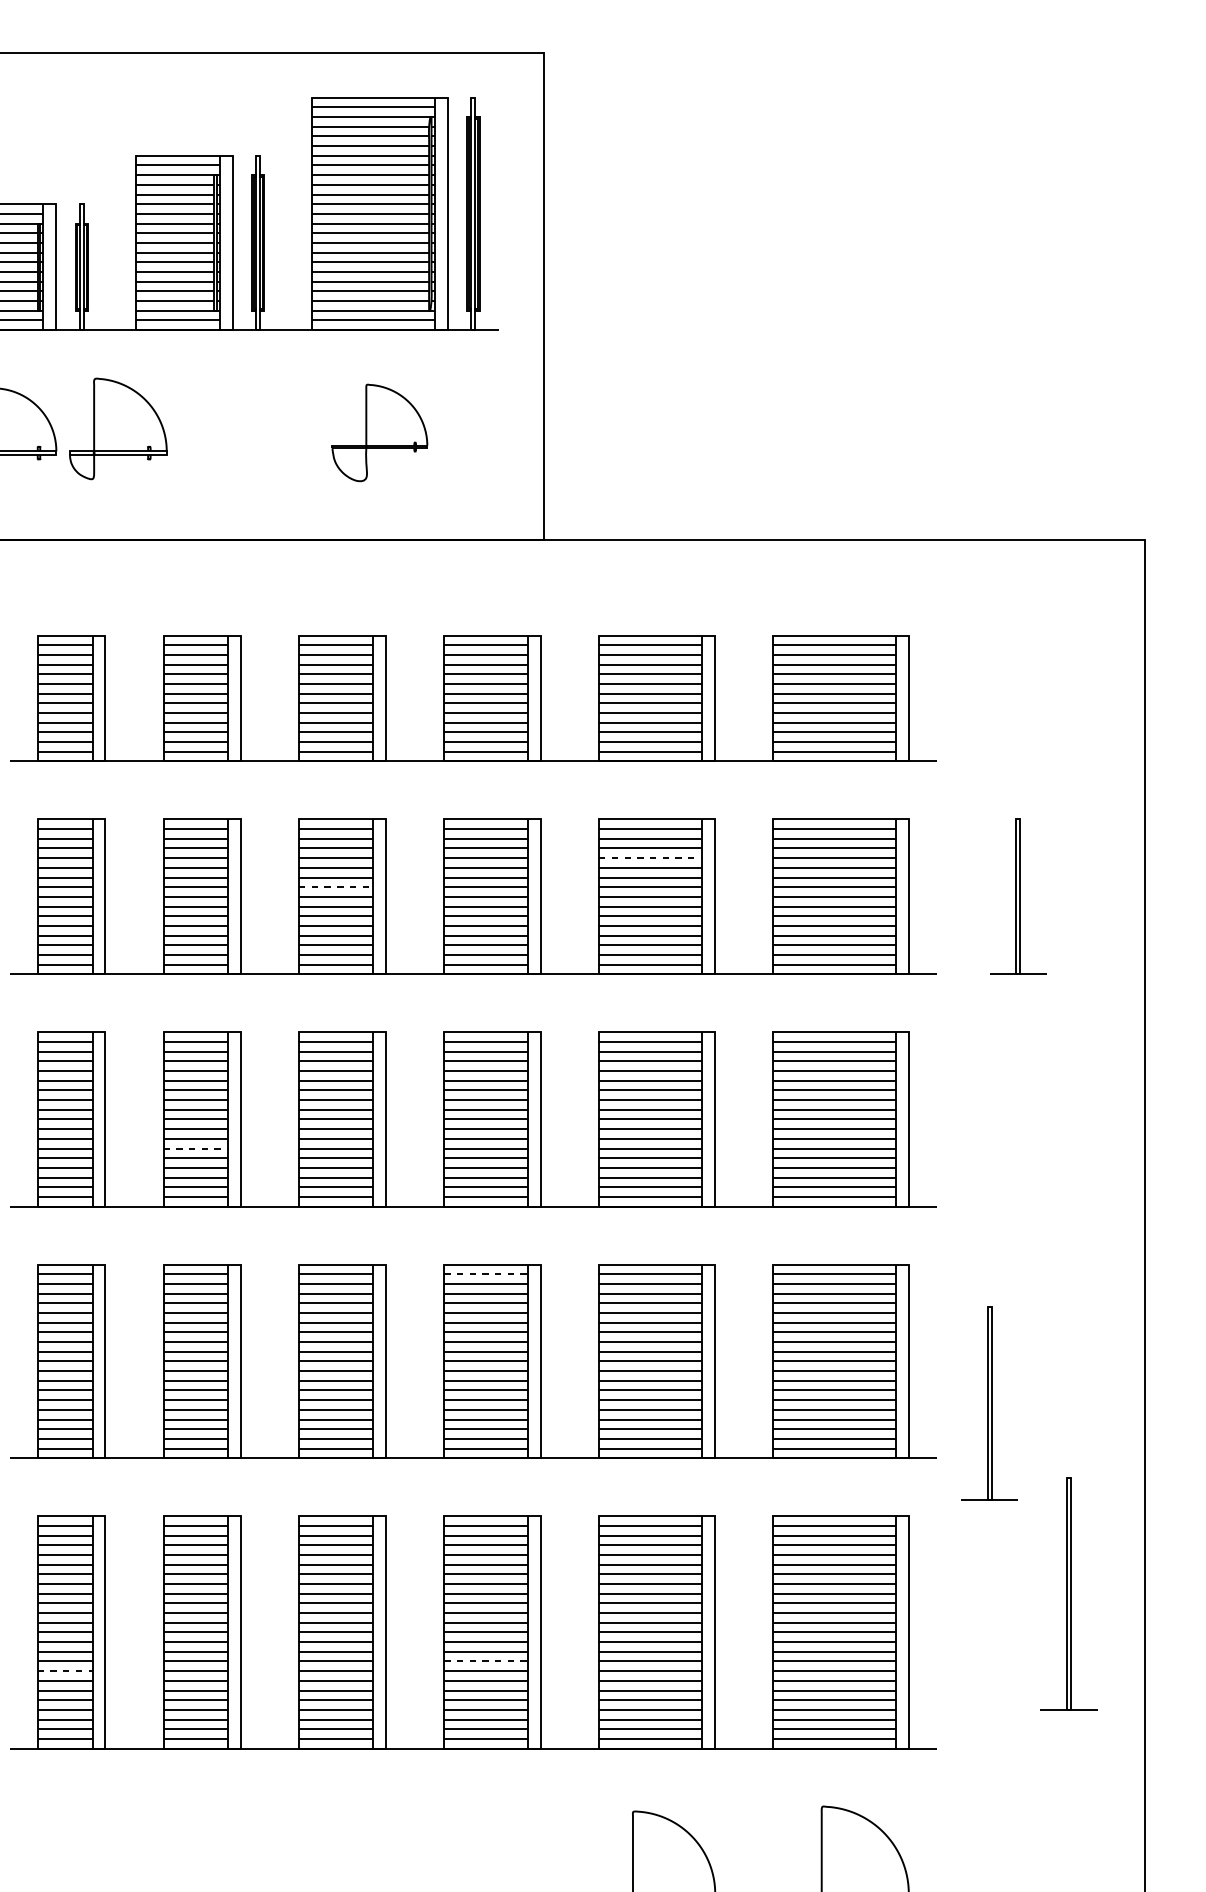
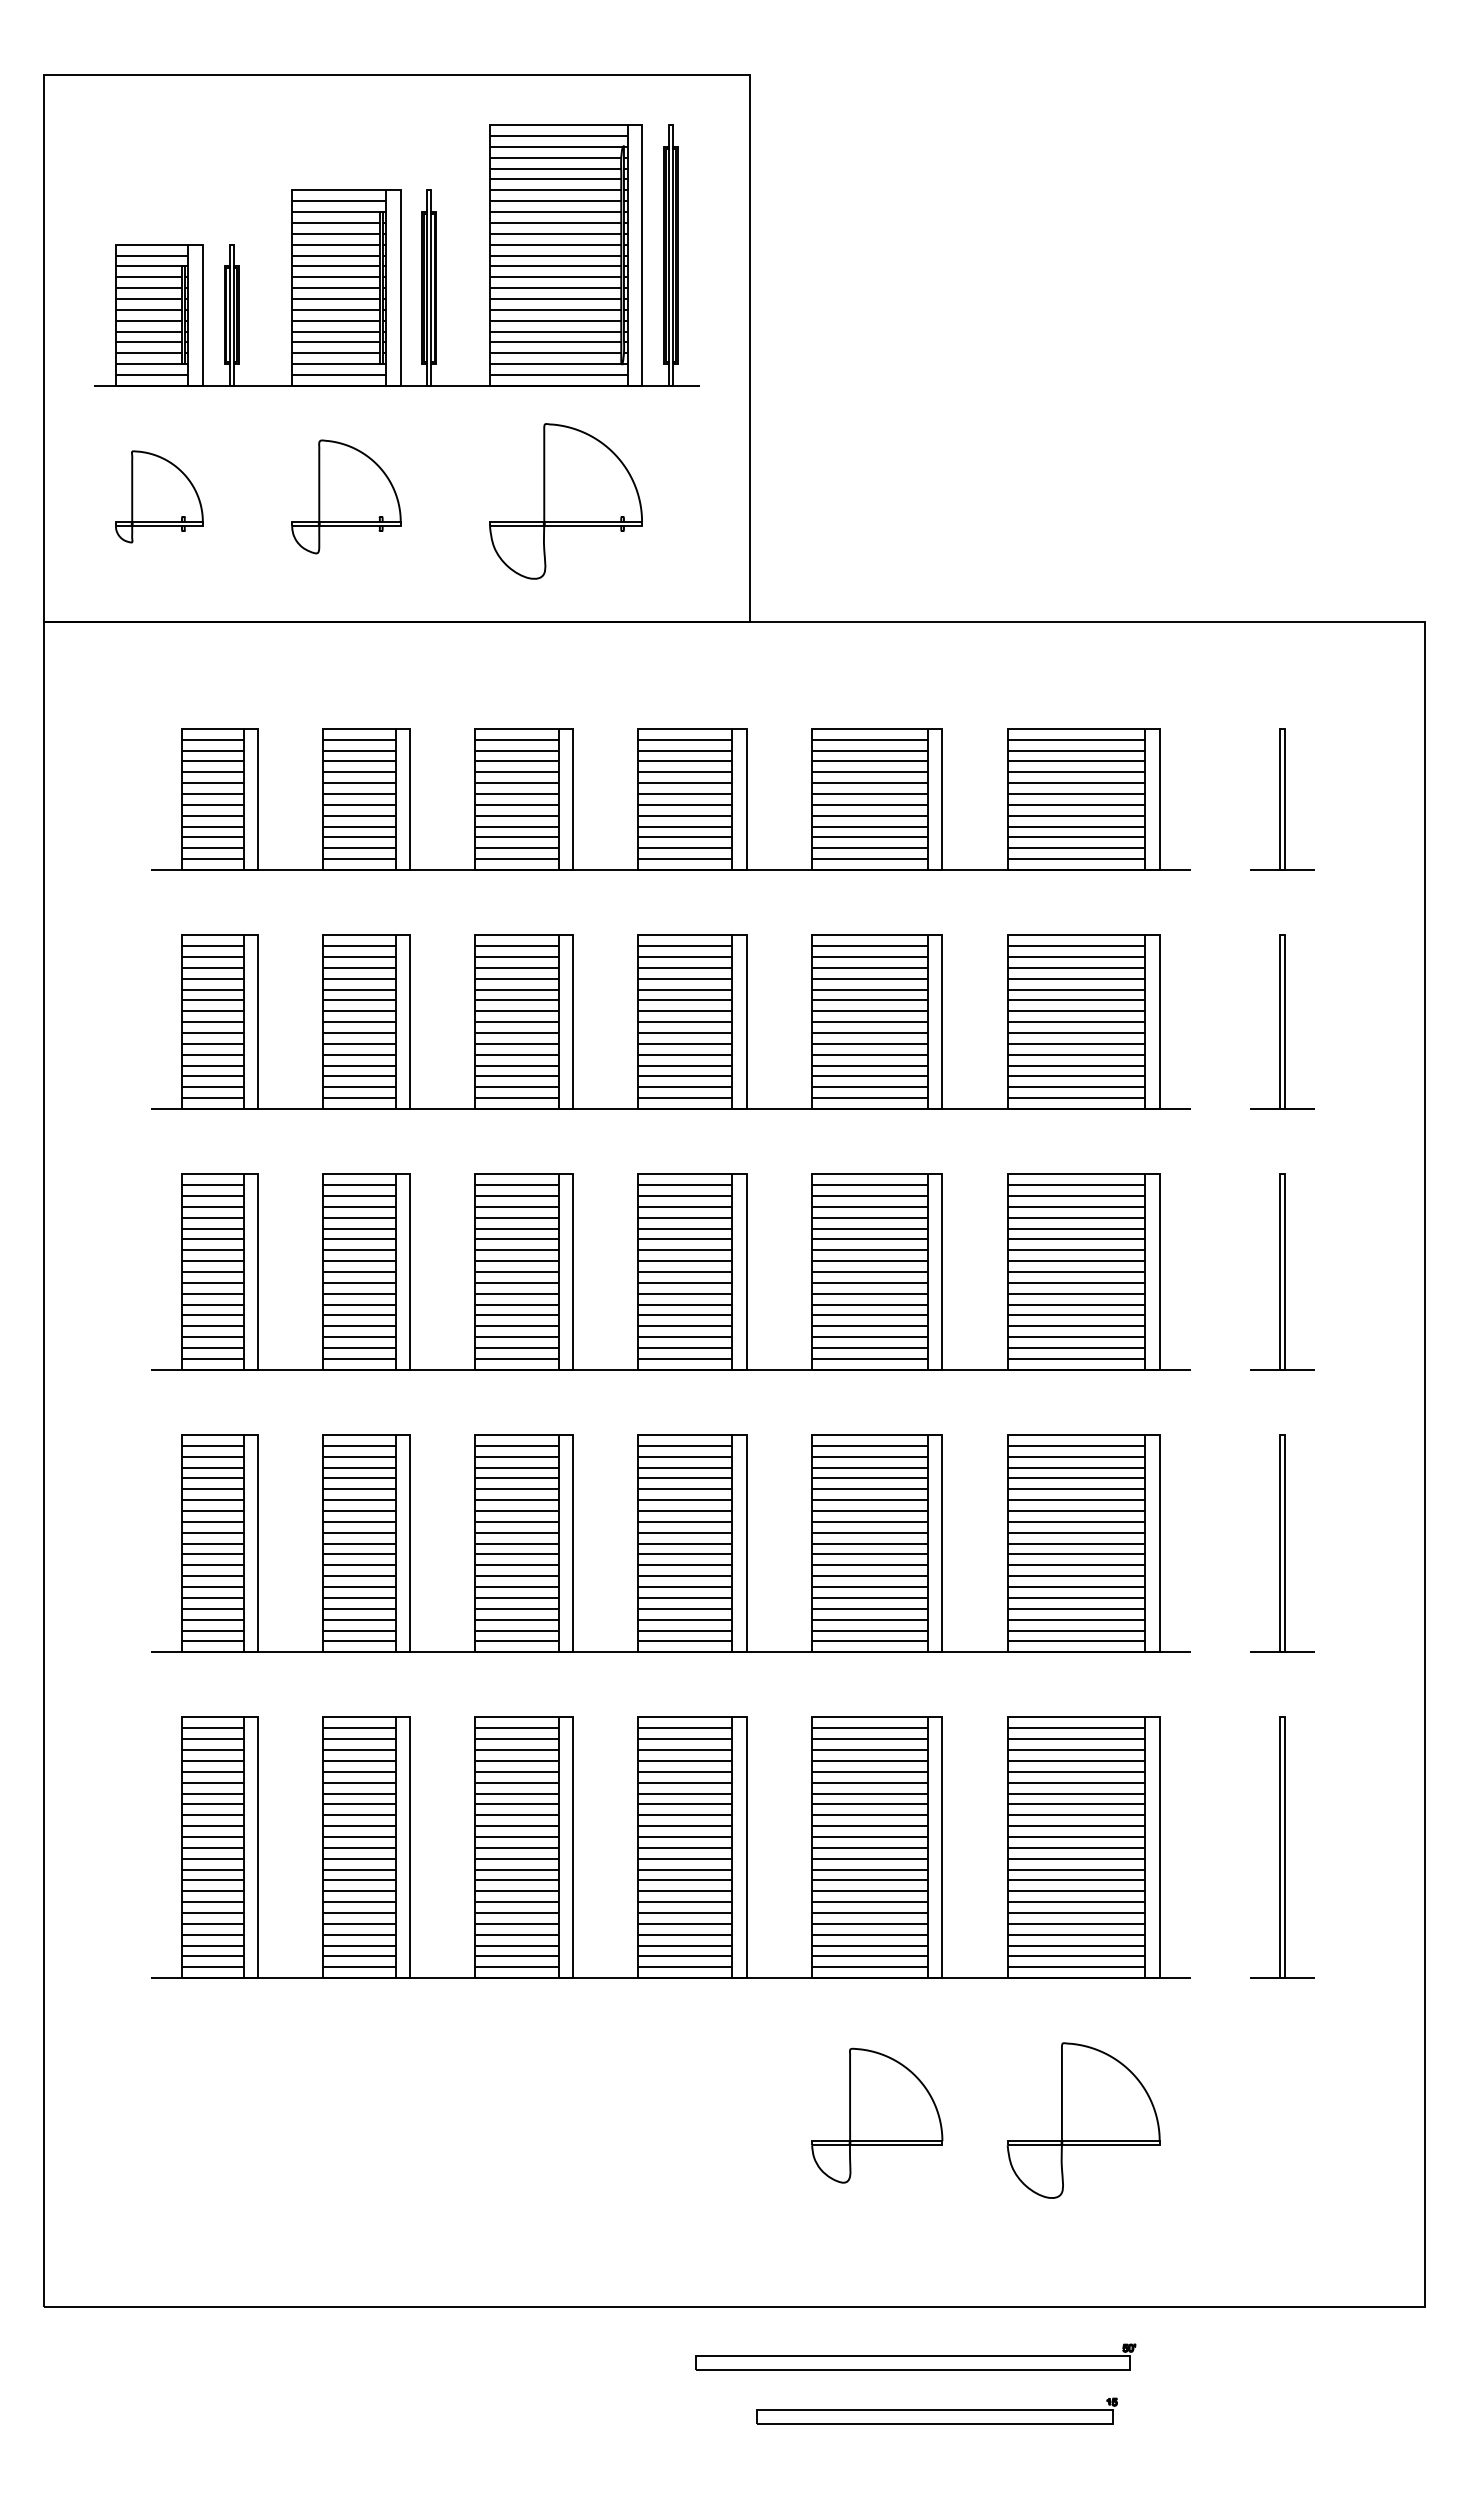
part: (118, 428) -> (346, 496), moved
part: (379, 433) -> (565, 501), size x1.43
part: (1018, 698) -> (1282, 799), added
line: (651, 857) -> (870, 978), dashed -> solid
line: (335, 887) -> (516, 1011), dashed -> solid
part: (1018, 1119) -> (1282, 1271), added
line: (195, 1148) -> (359, 1304), dashed -> solid
line: (486, 1274) -> (685, 1445), dashed -> solid
part: (989, 1403) -> (1282, 1543), moved
part: (1068, 1593) -> (1282, 1847), moved
line: (486, 1661) -> (685, 1880), dashed -> solid
line: (64, 1671) -> (212, 1891), dashed -> solid

